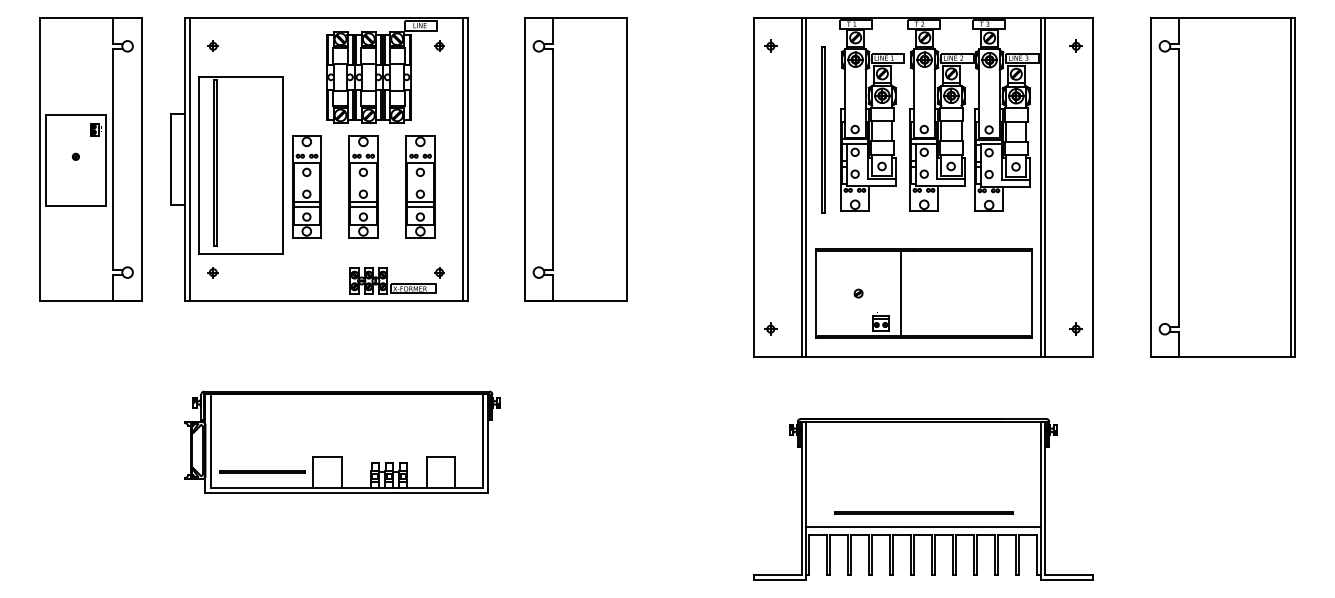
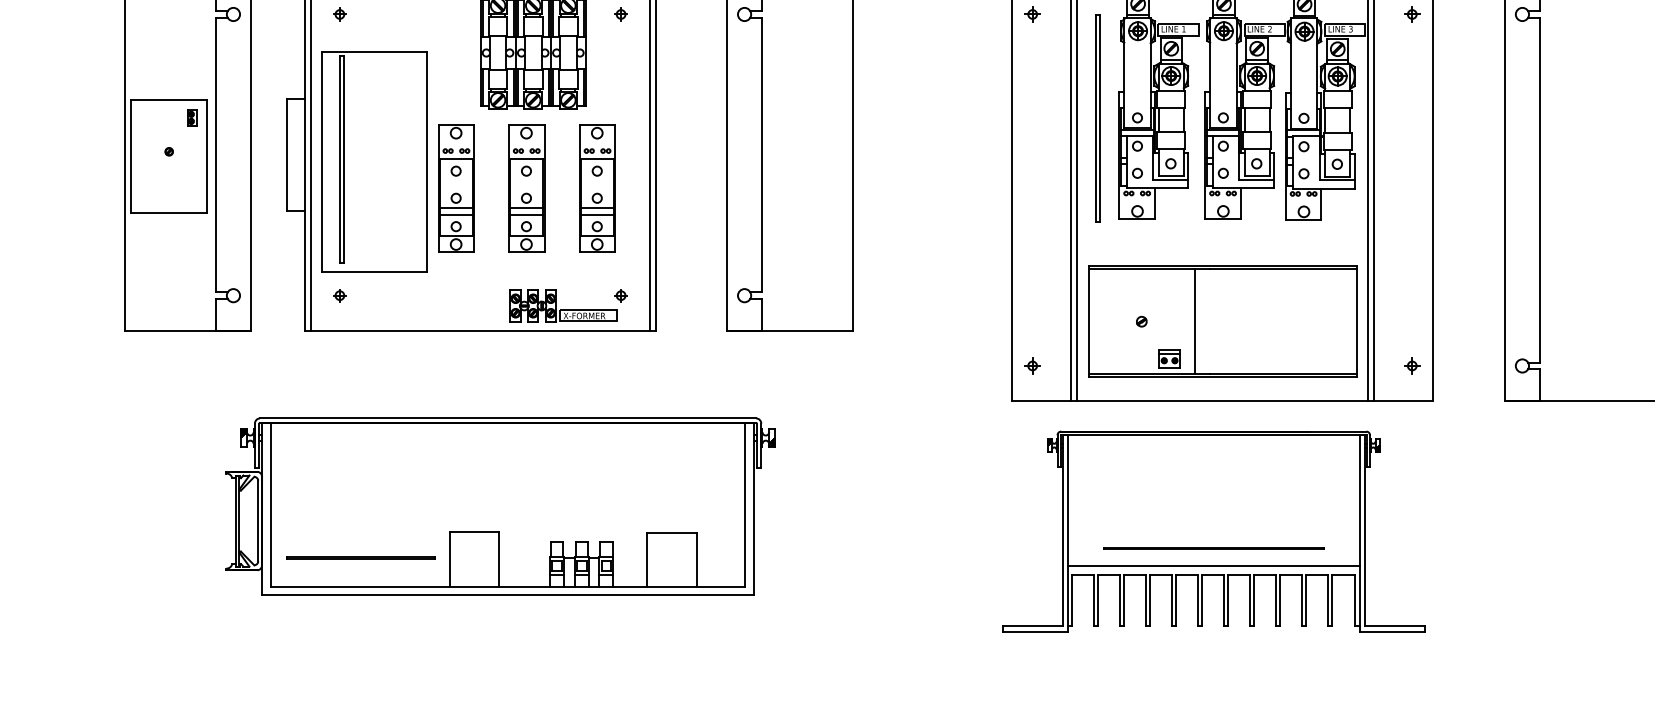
part: (342, 441) -> (500, 505), size x1.4
part: (923, 499) -> (1213, 531), moved

